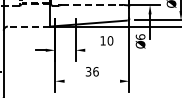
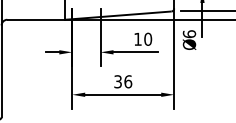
line: (28, 26) -> (35, 19), dashed -> solid
line: (101, 50) -> (135, 52), added
line: (92, 81) -> (123, 95), added

